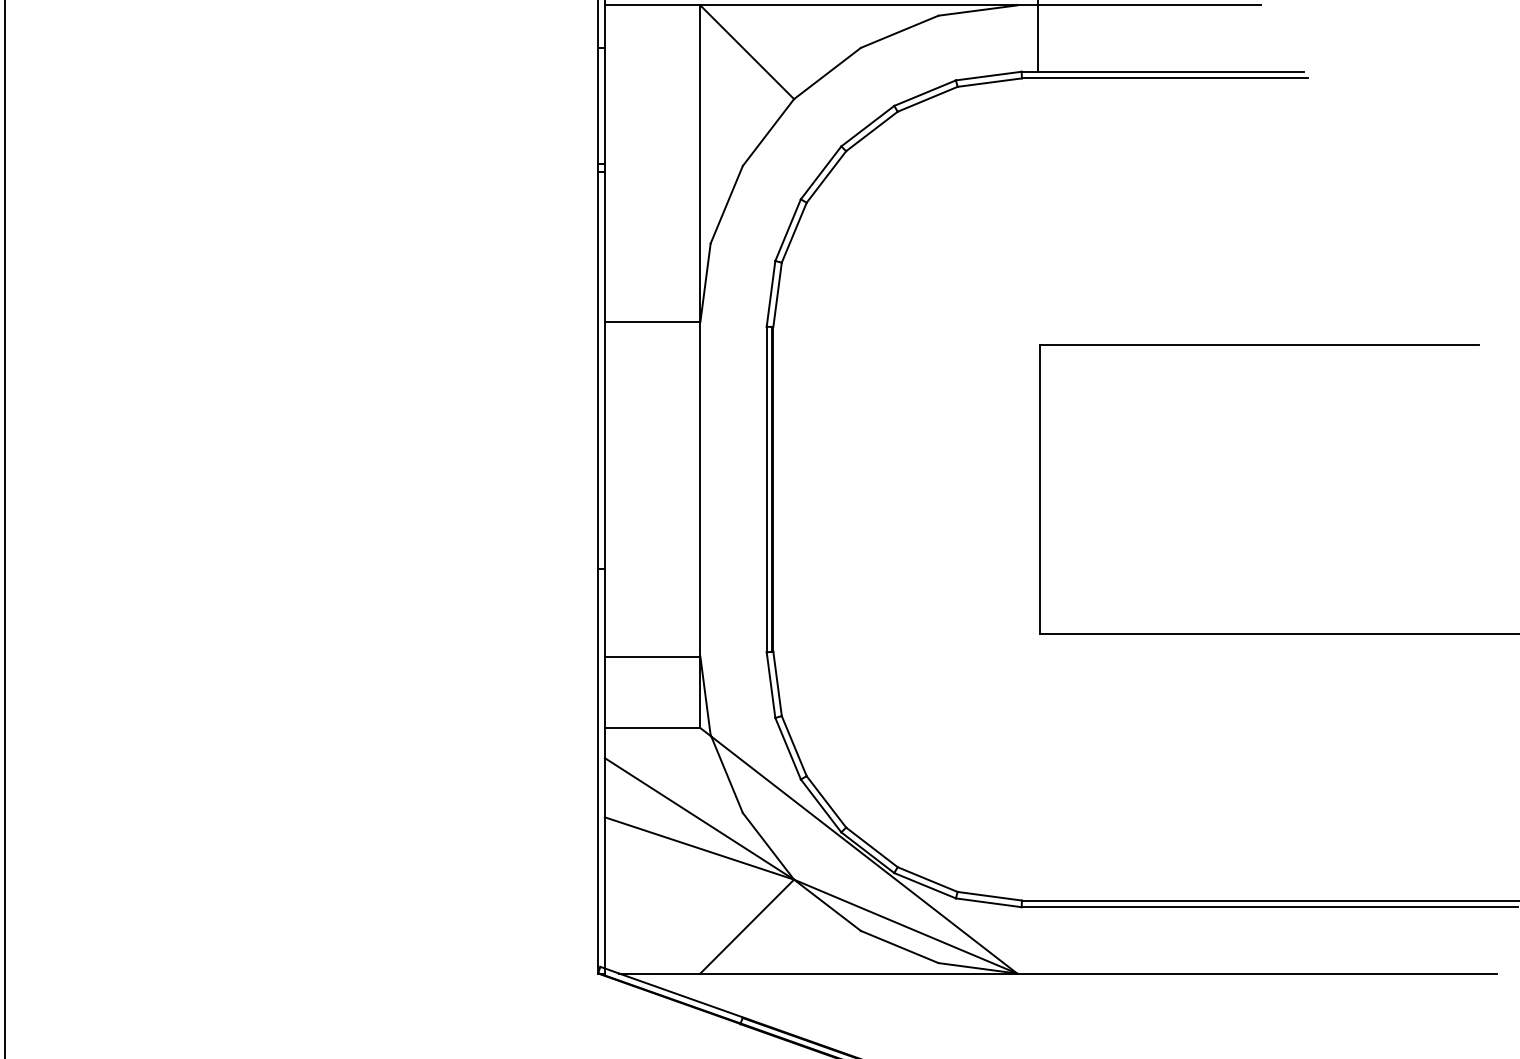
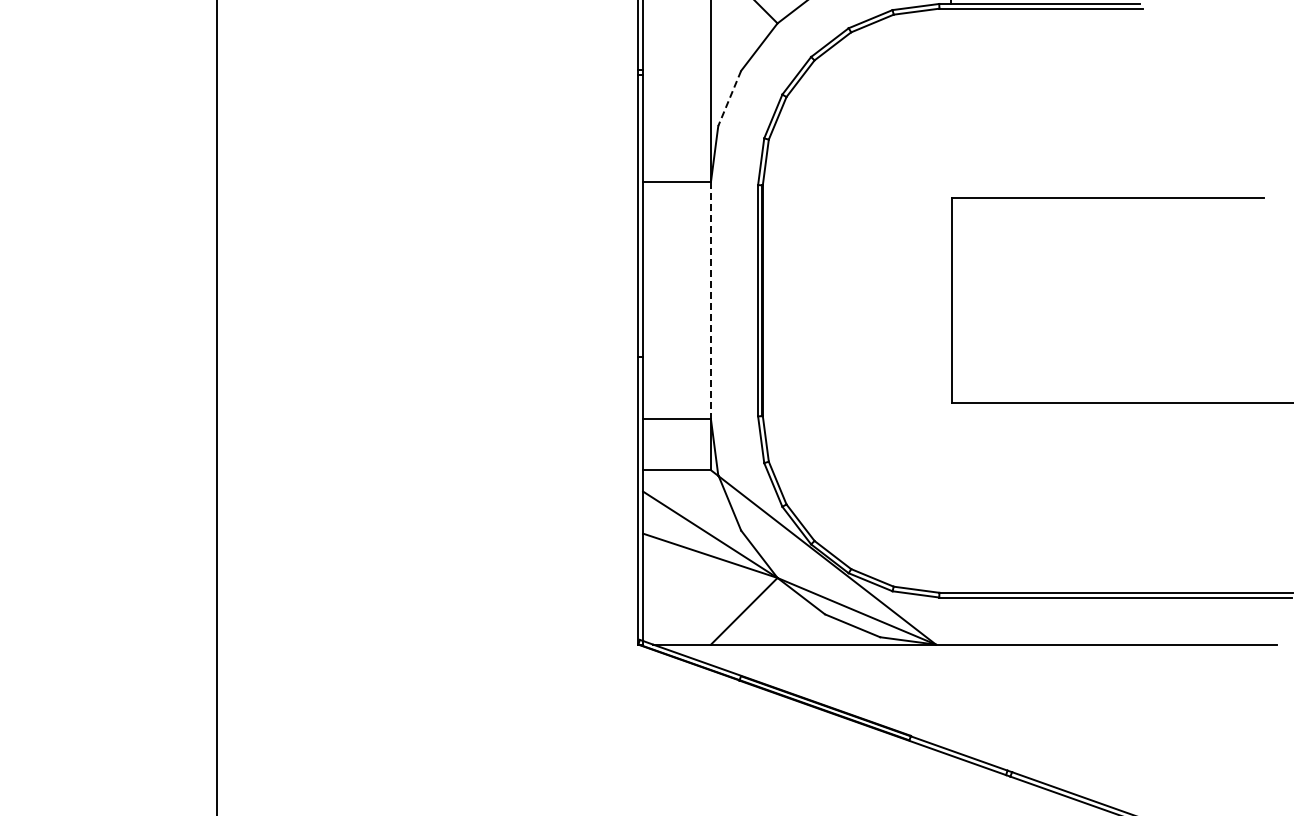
line: (726, 204) -> (729, 98), solid -> dashed
line: (699, 489) -> (710, 300), solid -> dashed

